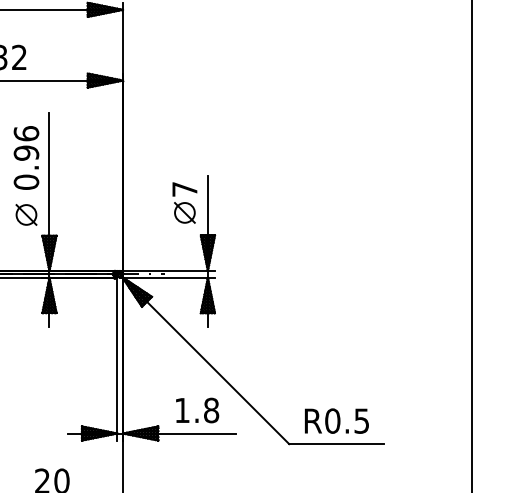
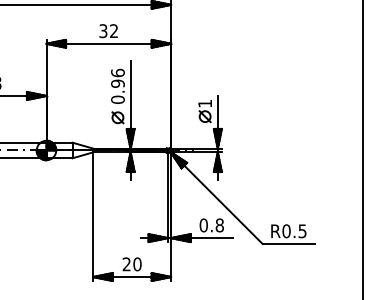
text: (183, 189) -> (204, 103), 7 -> 1
text: (181, 410) -> (203, 225), 1.8 -> 0.8

